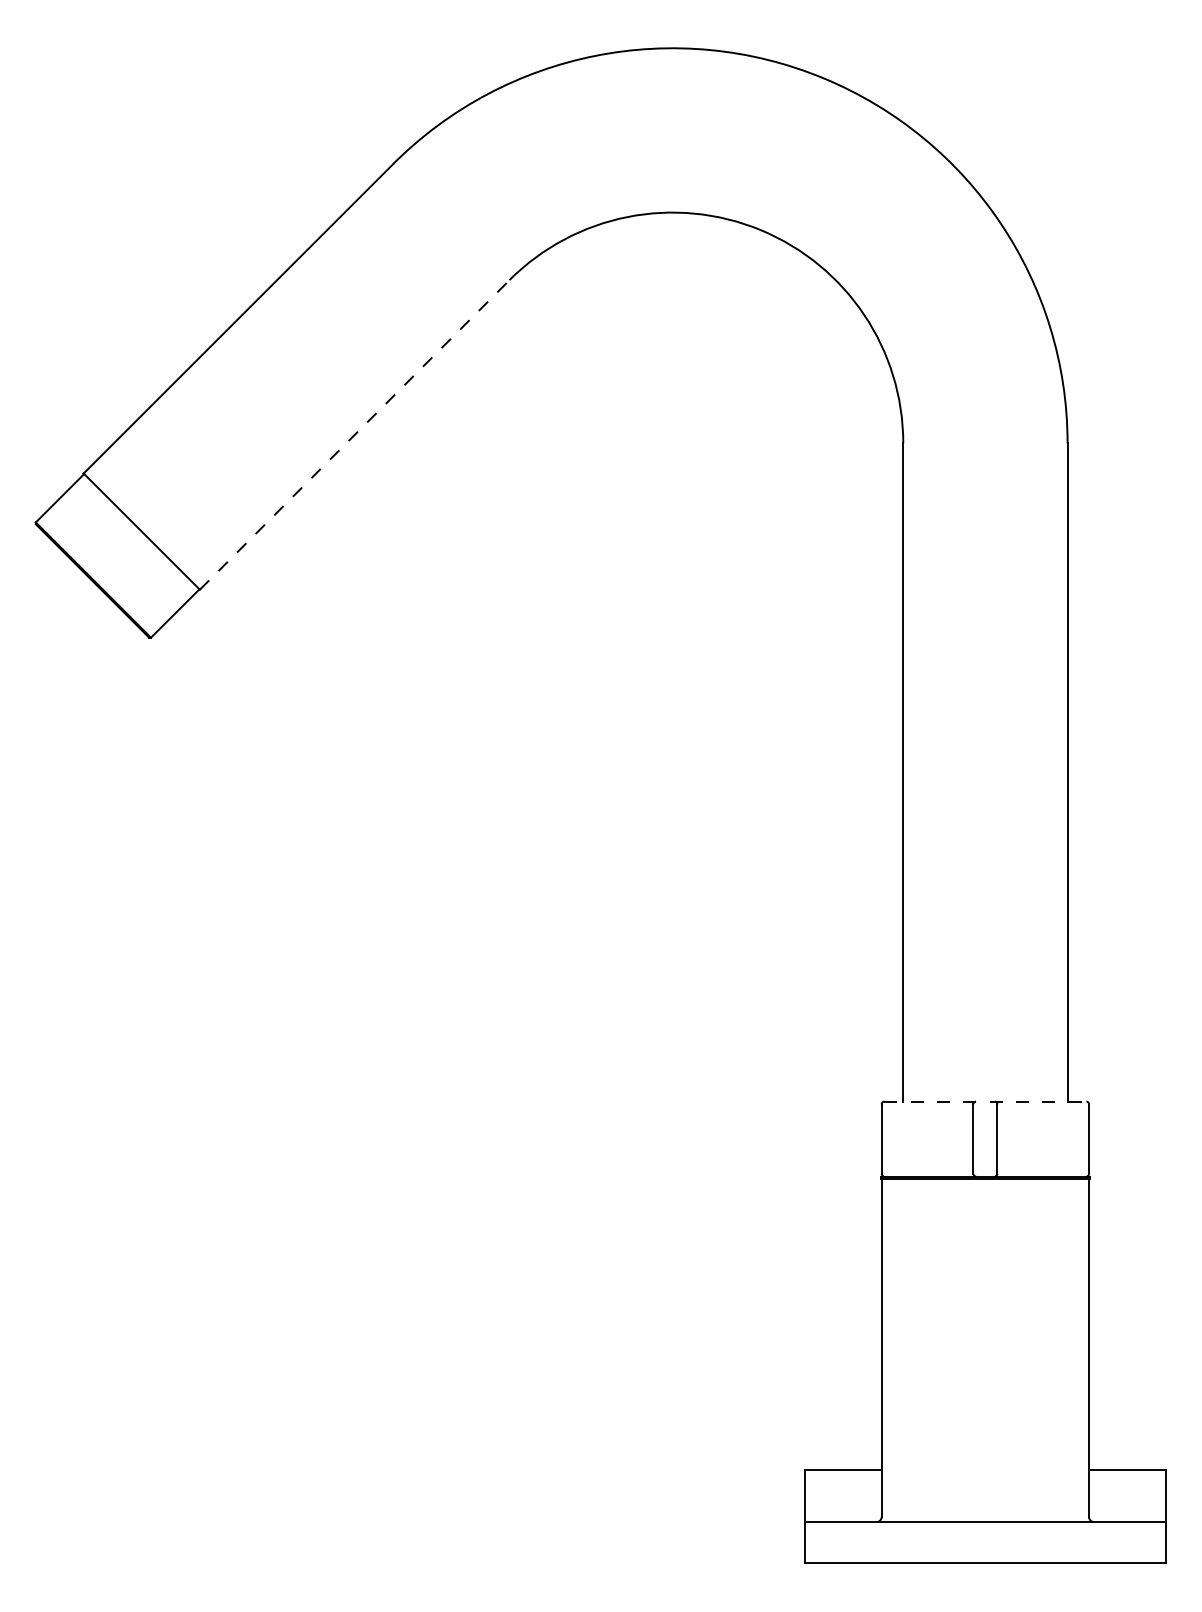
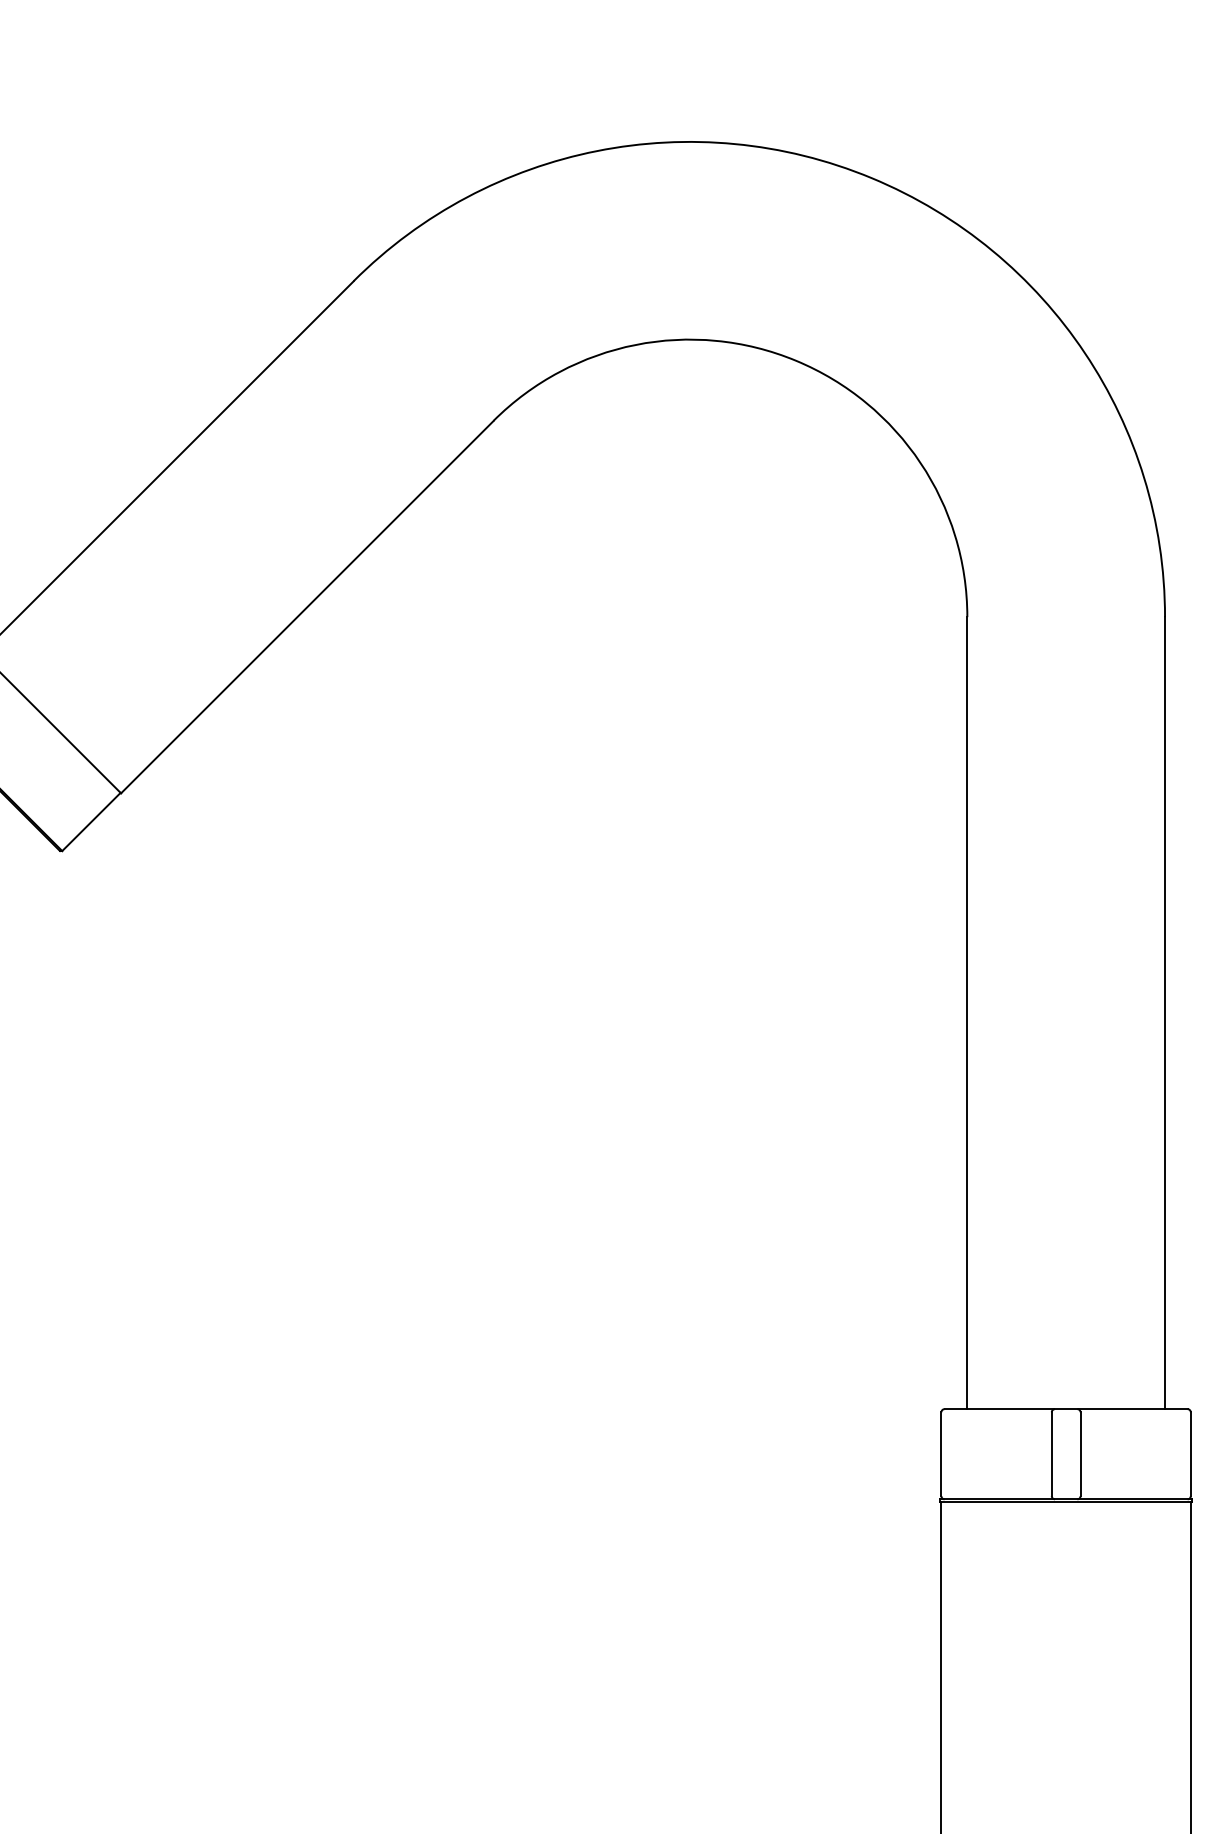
line: (354, 435) -> (307, 607), dashed -> solid
line: (985, 1101) -> (1066, 1409), dashed -> solid

